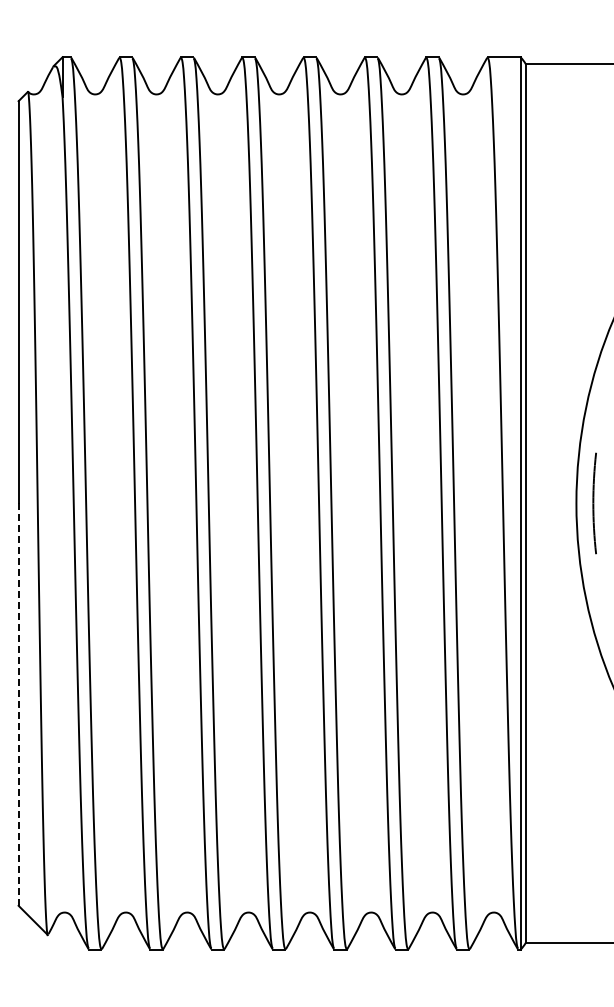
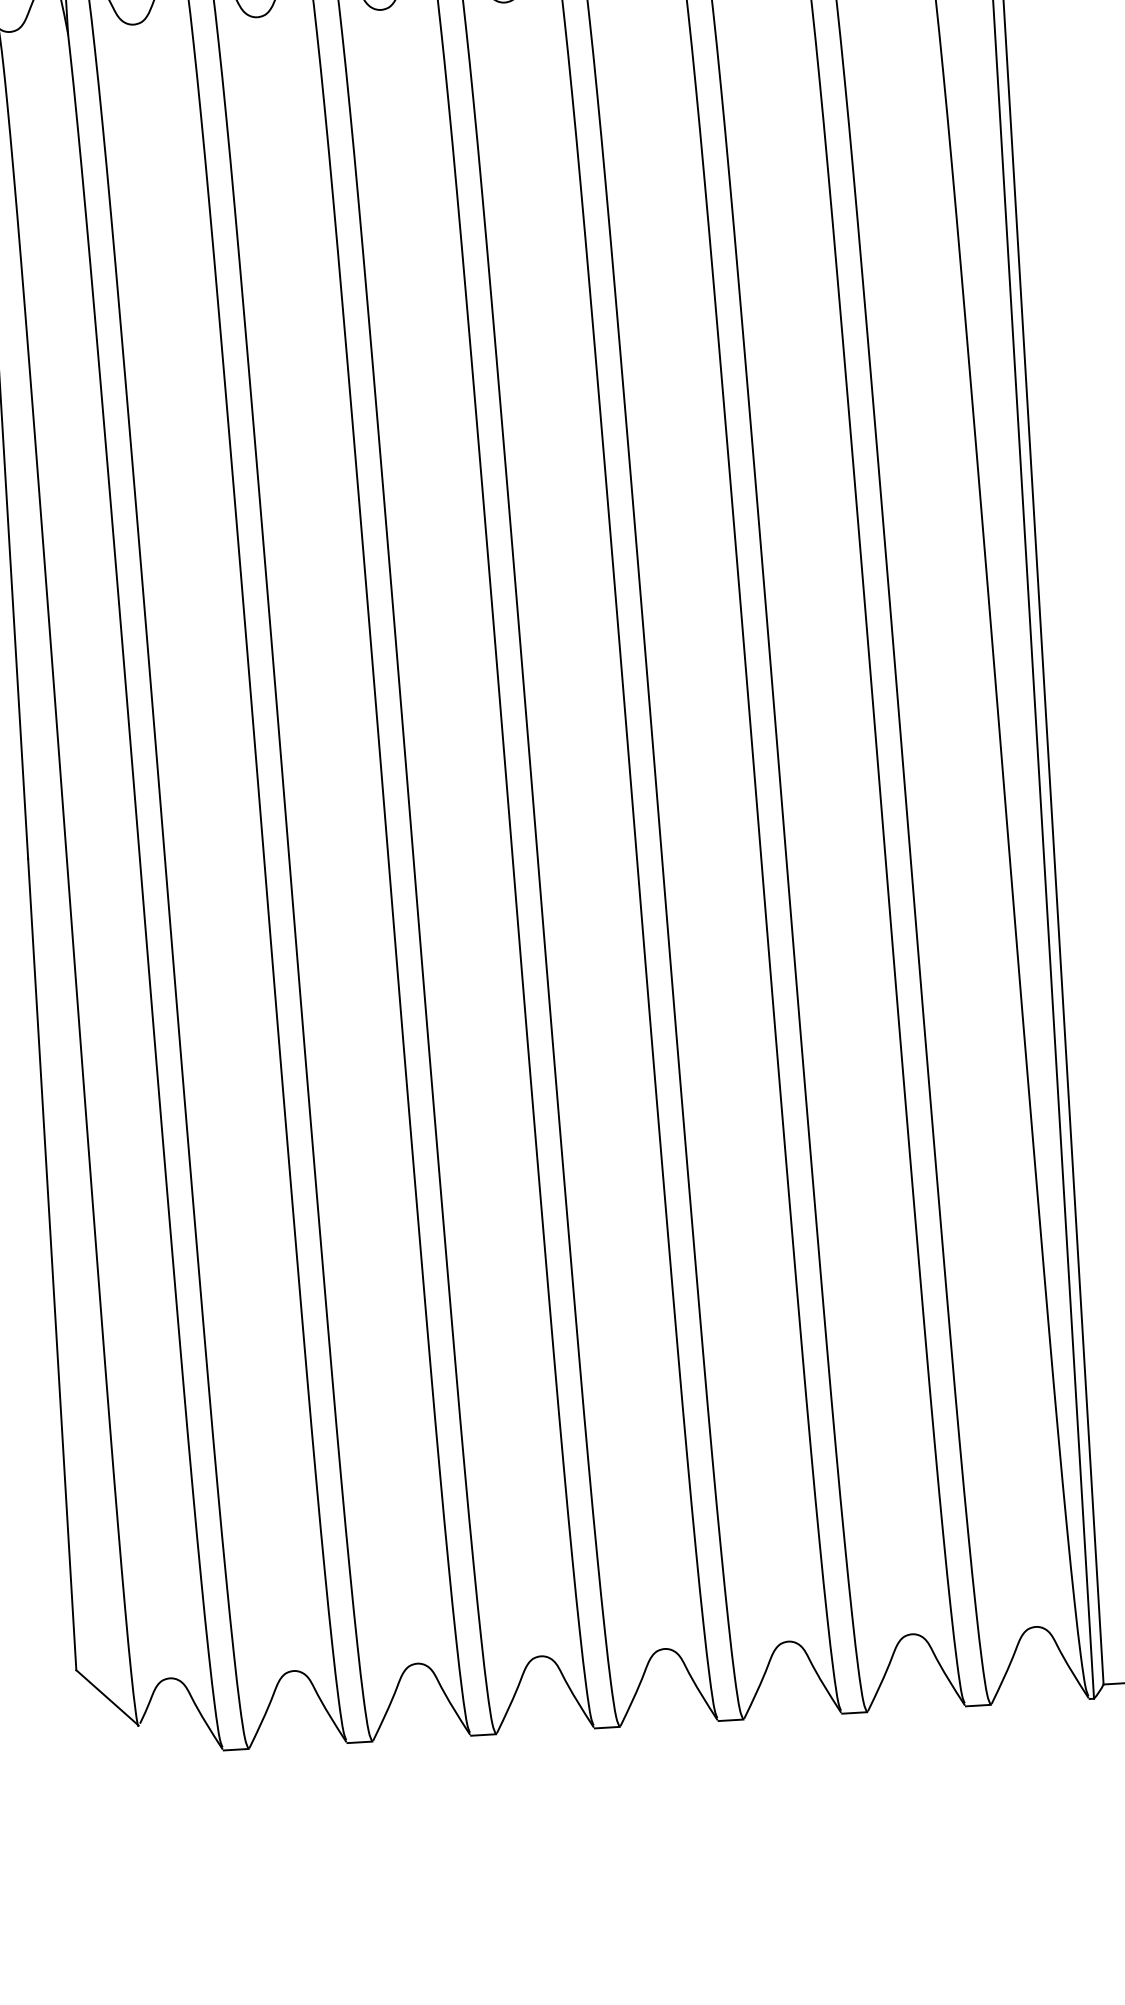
line: (18, 705) -> (52, 1266), dashed -> solid

